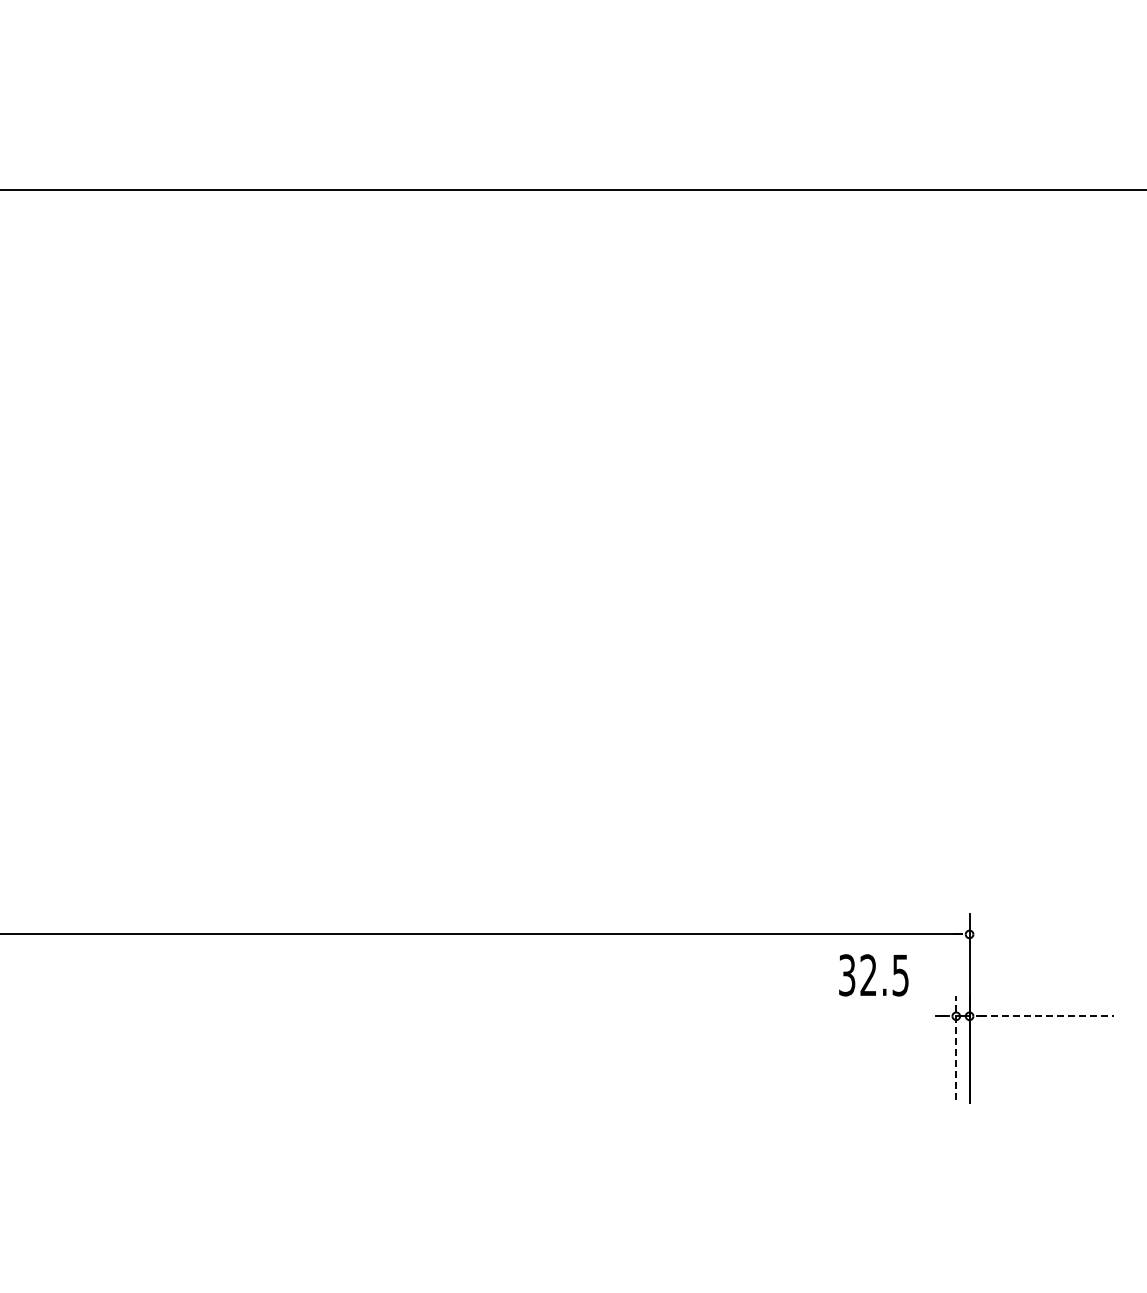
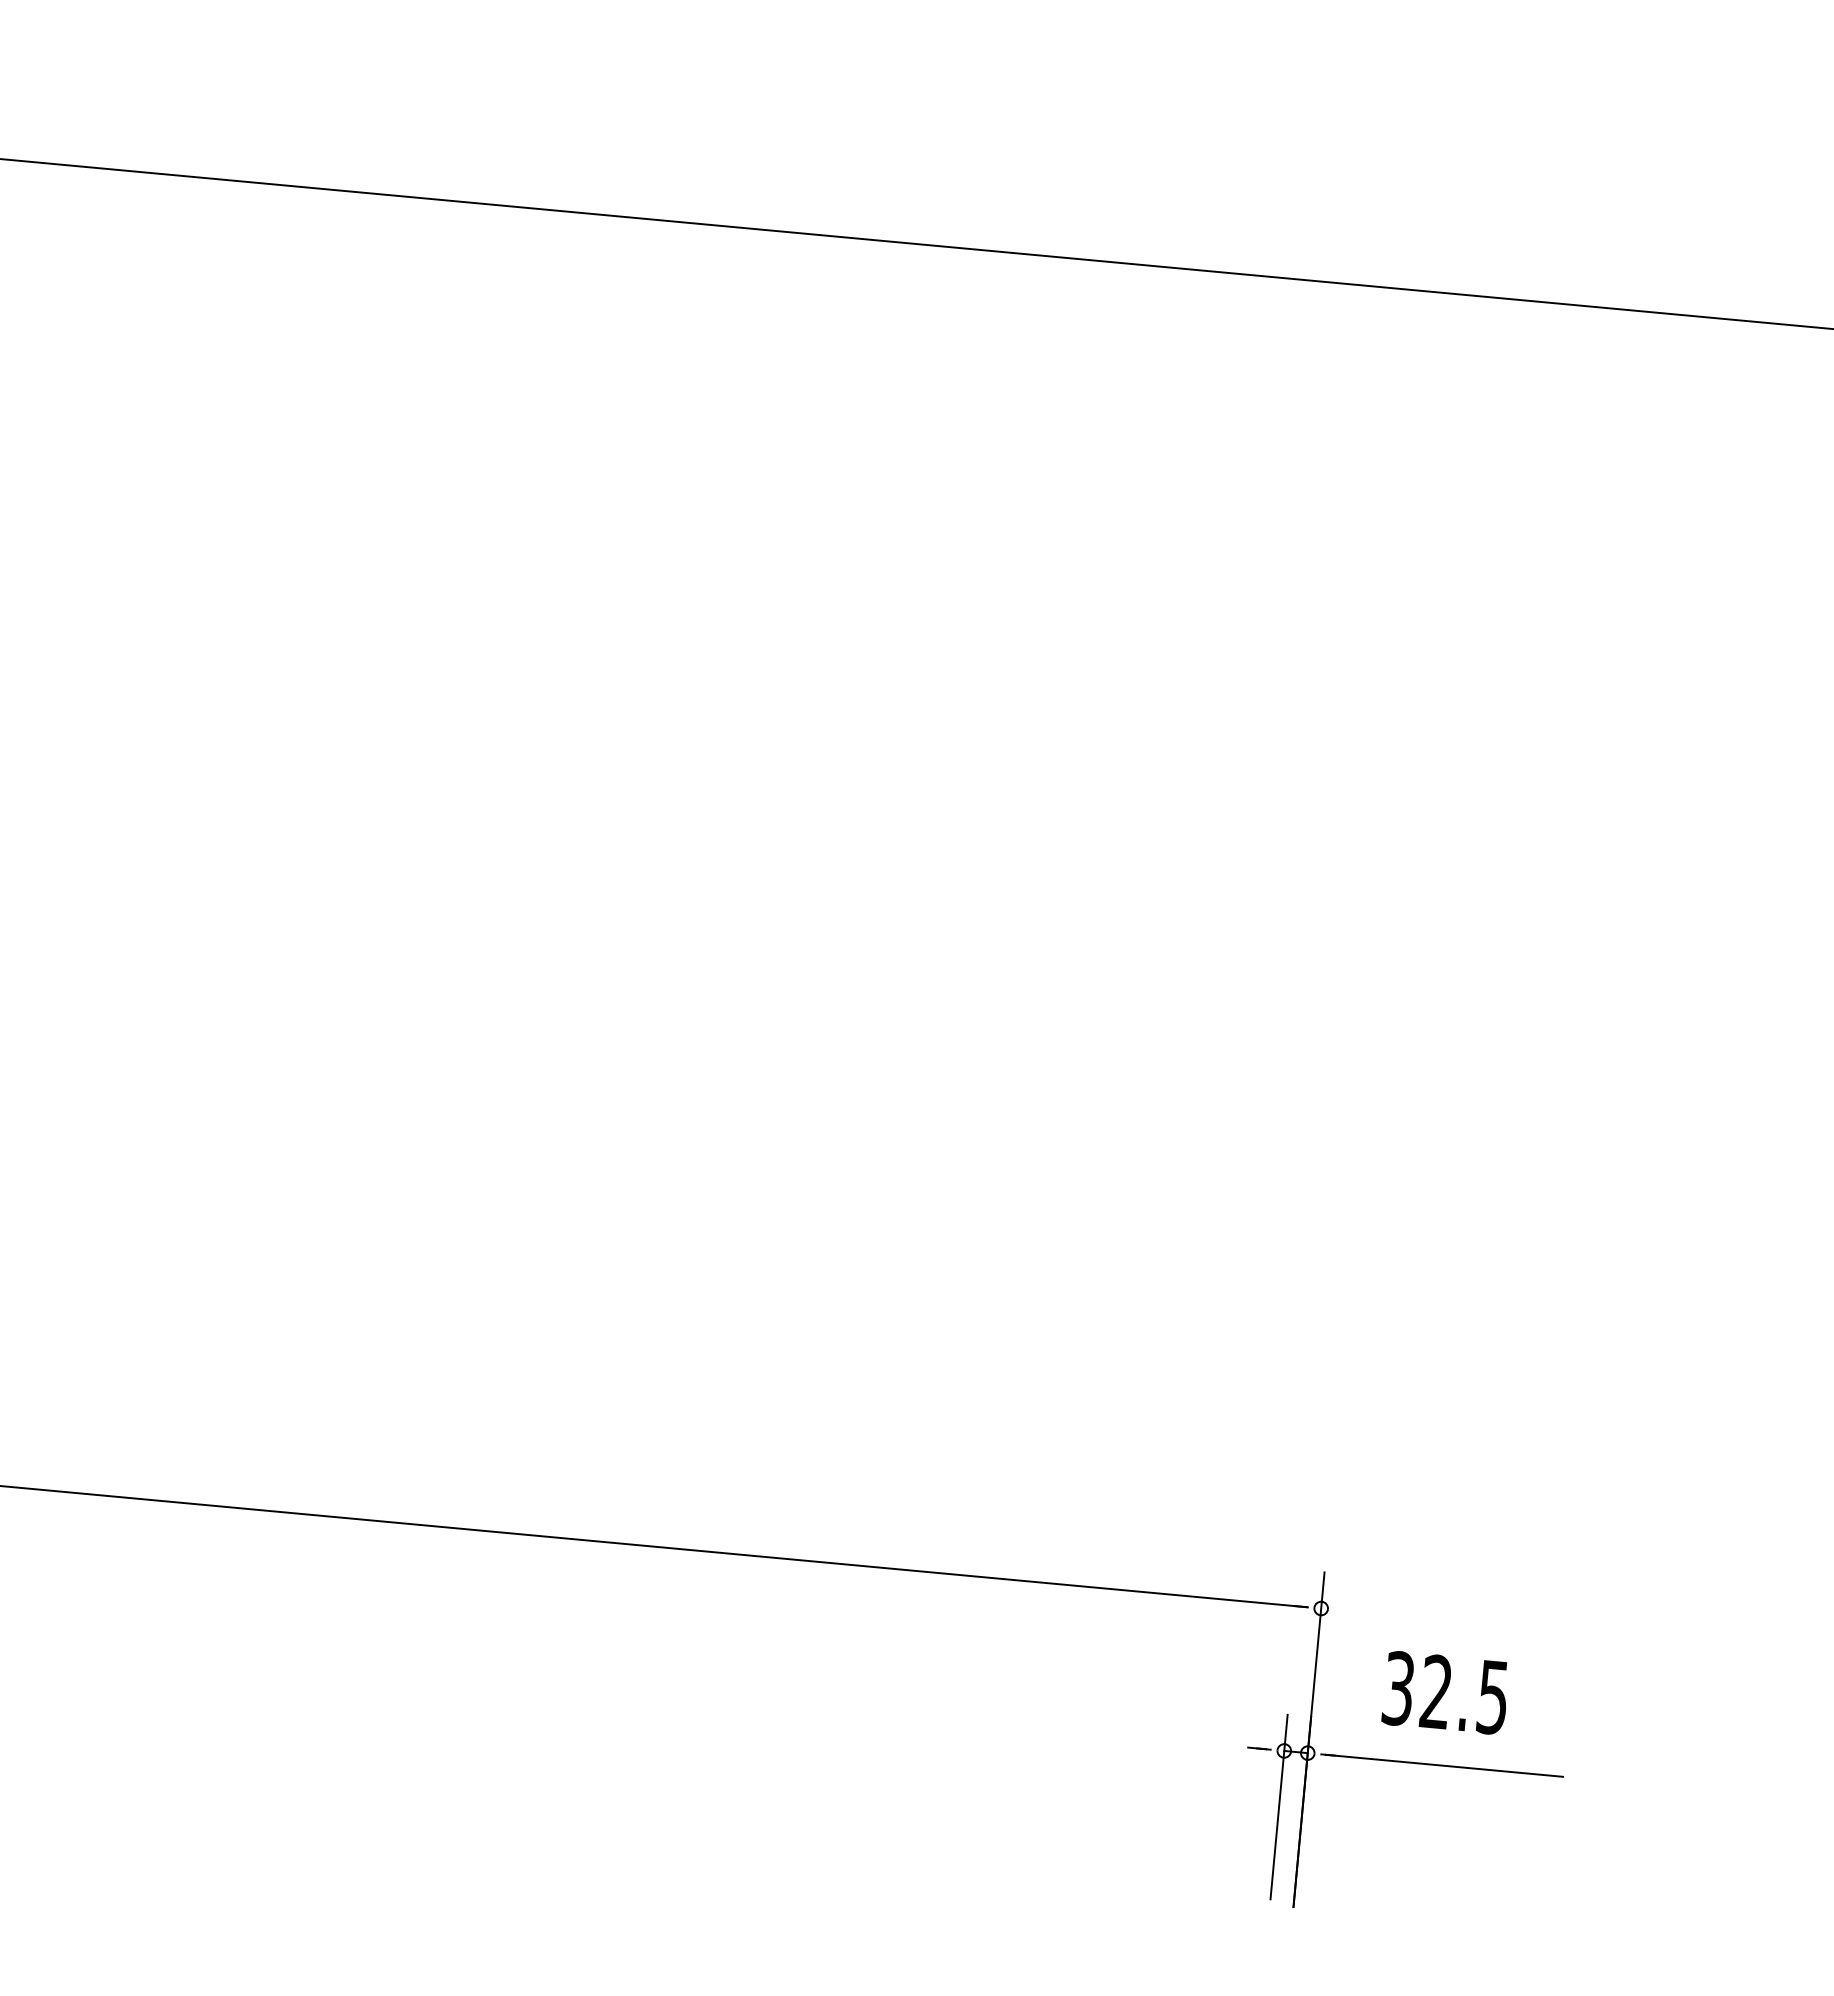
text: (873, 975) -> (1445, 1693), moved
line: (1047, 1016) -> (1445, 1766), dashed -> solid
line: (956, 1047) -> (1279, 1806), dashed -> solid

